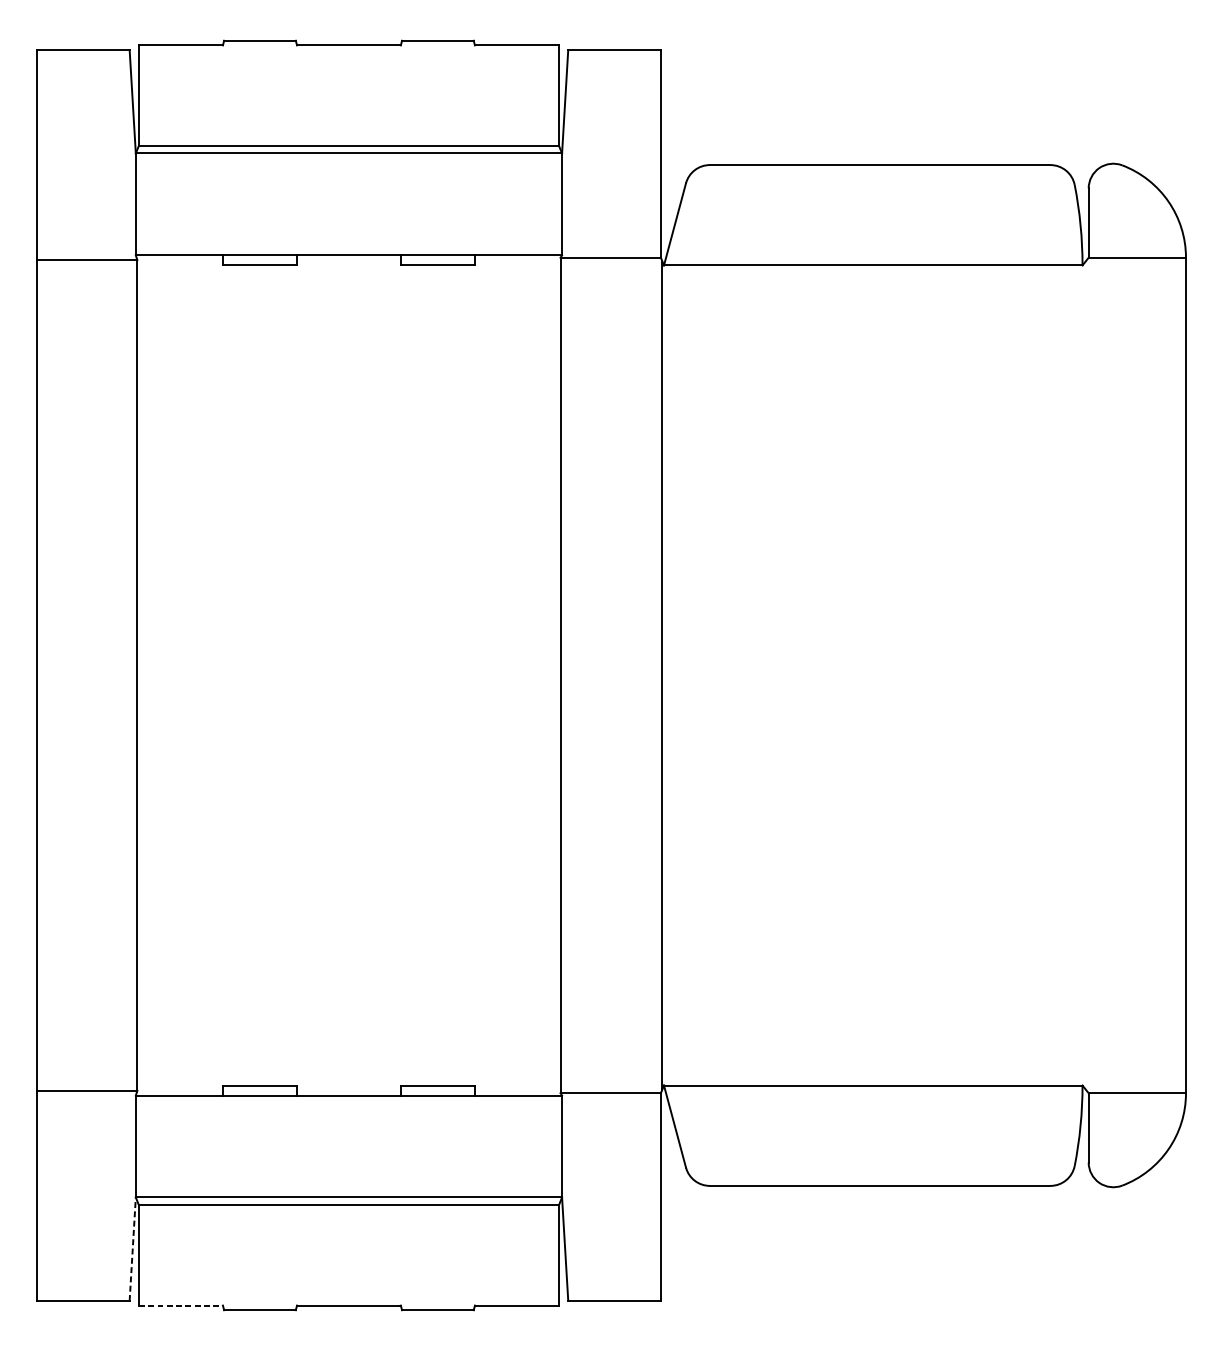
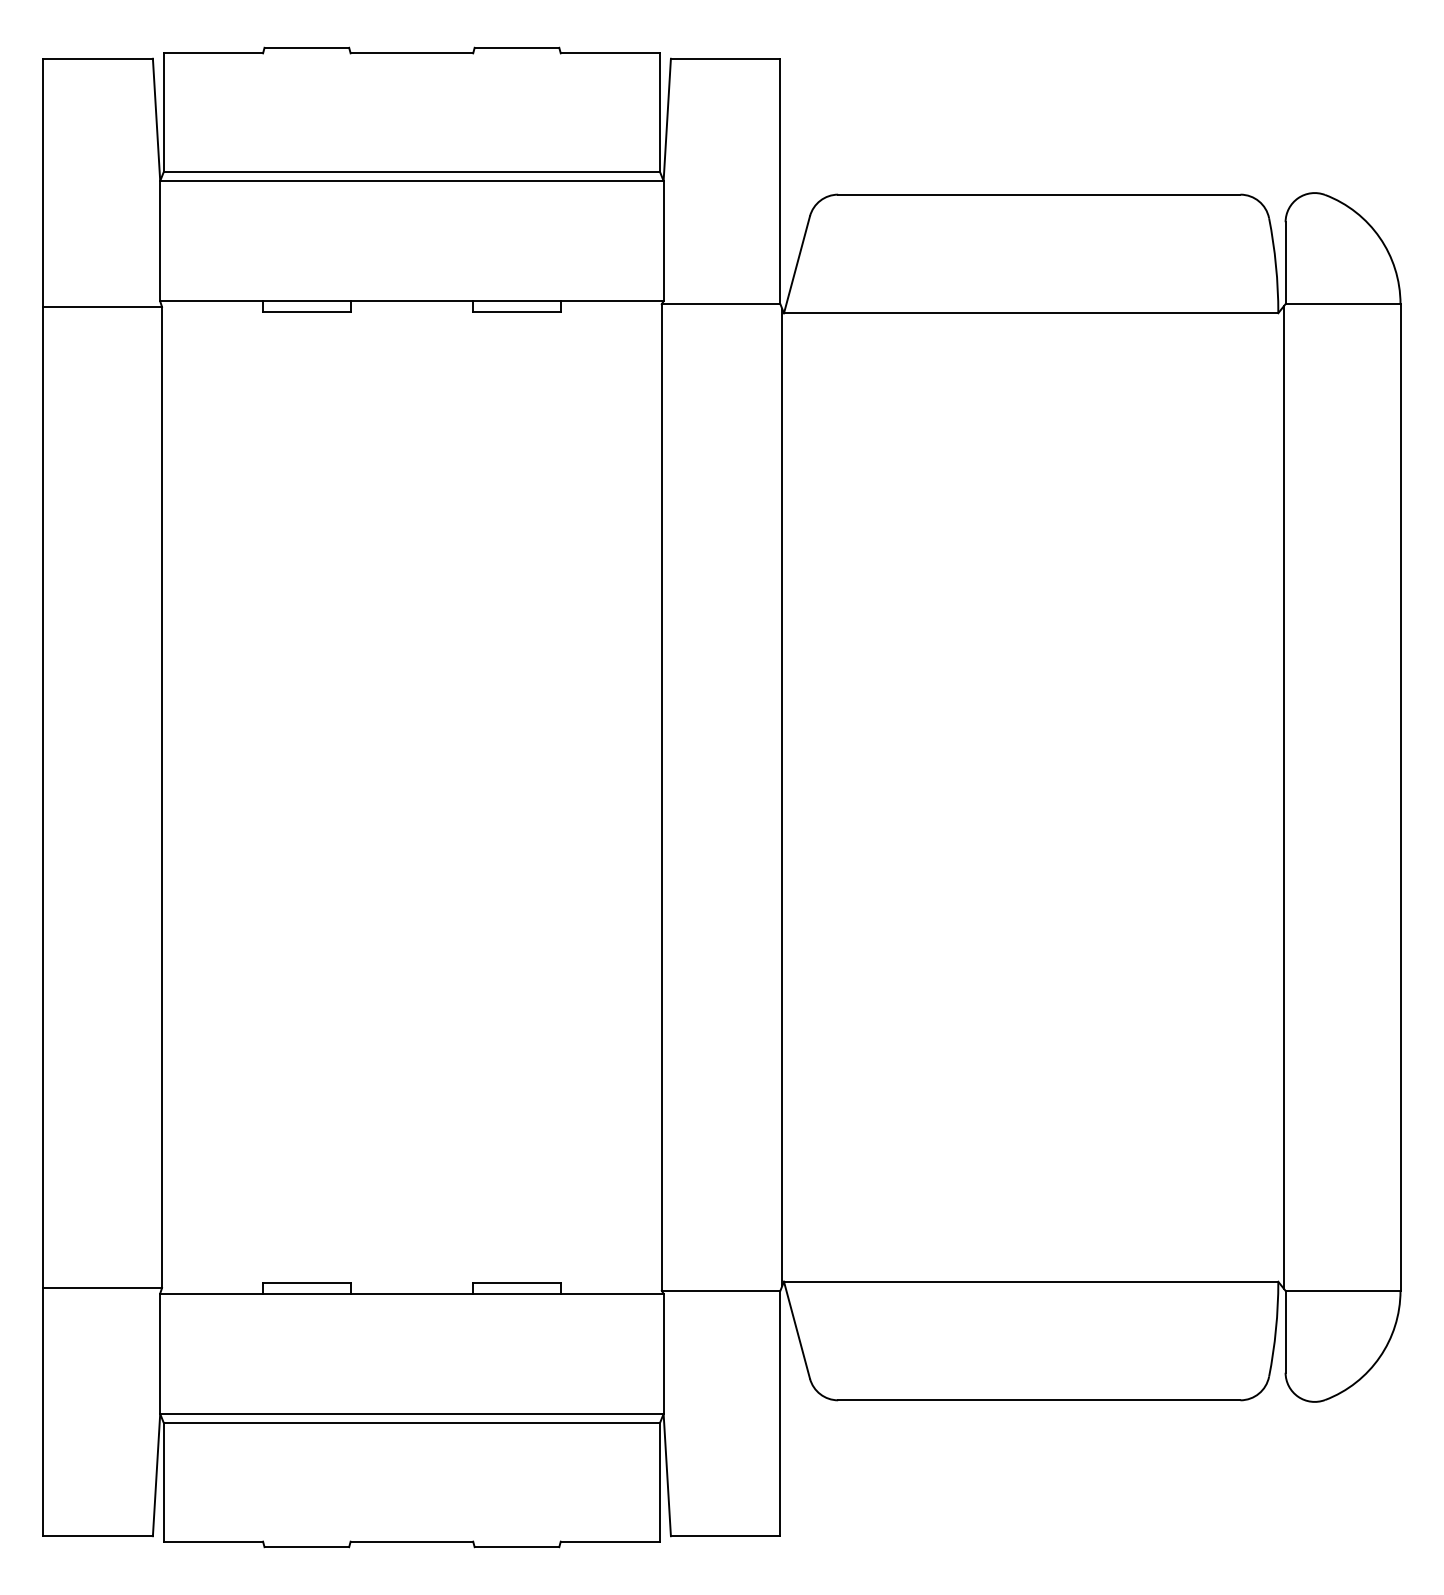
line: (1086, 675) -> (1283, 797), added
line: (132, 1248) -> (156, 1474), dashed -> solid
line: (180, 1305) -> (213, 1541), dashed -> solid

